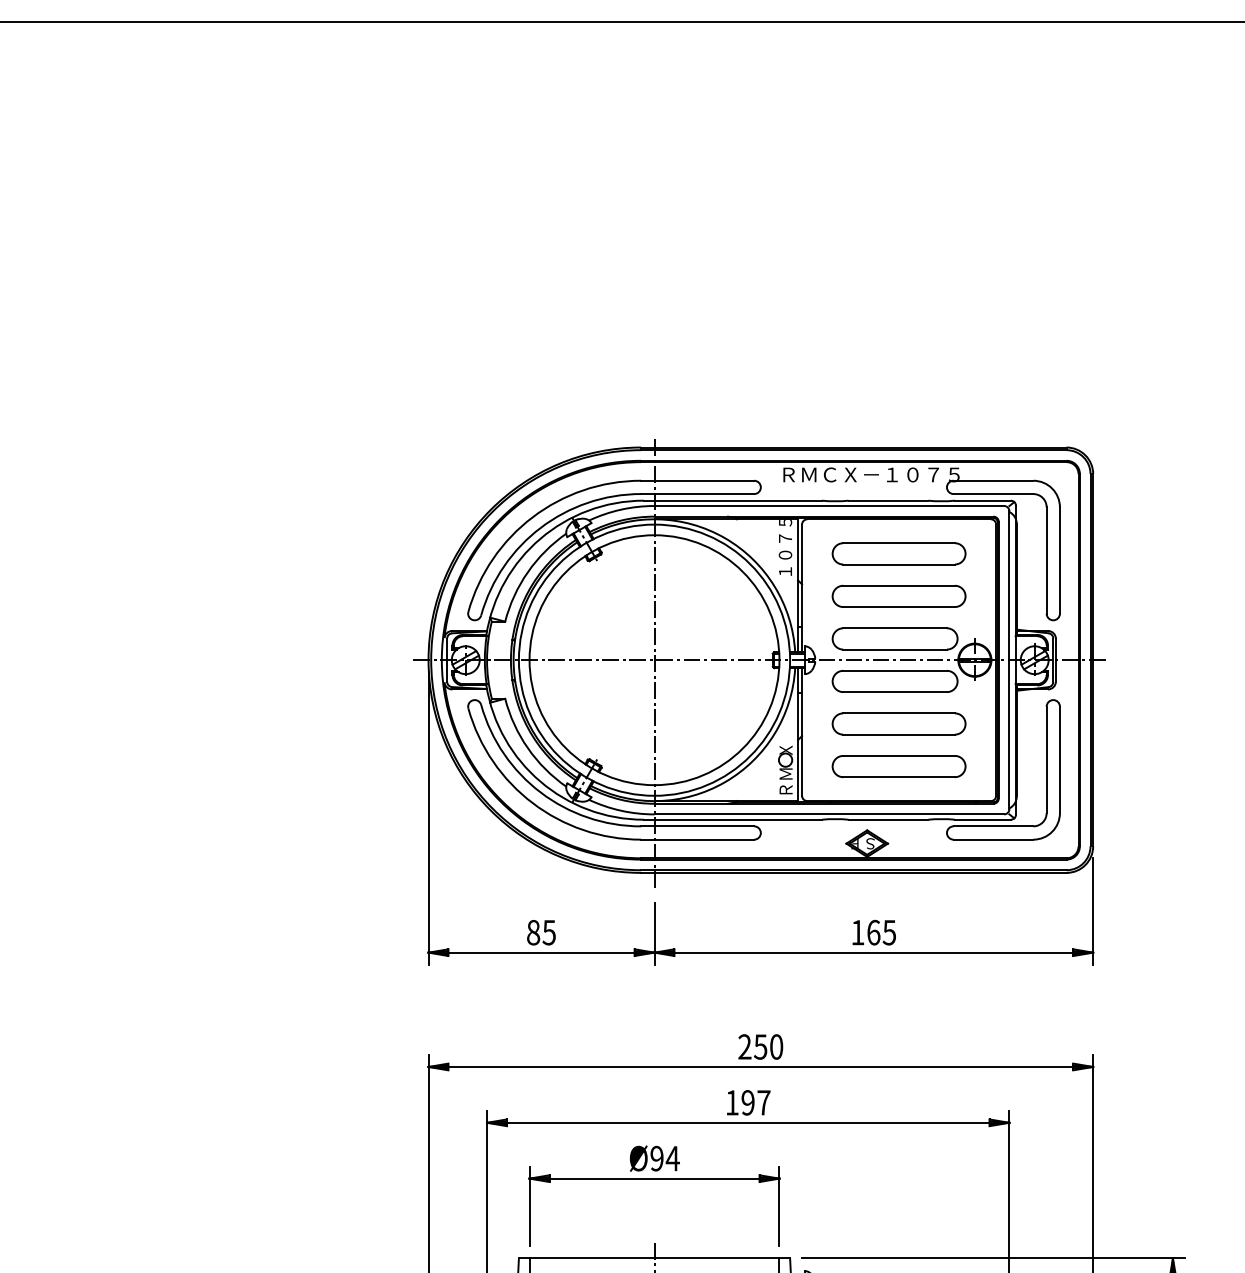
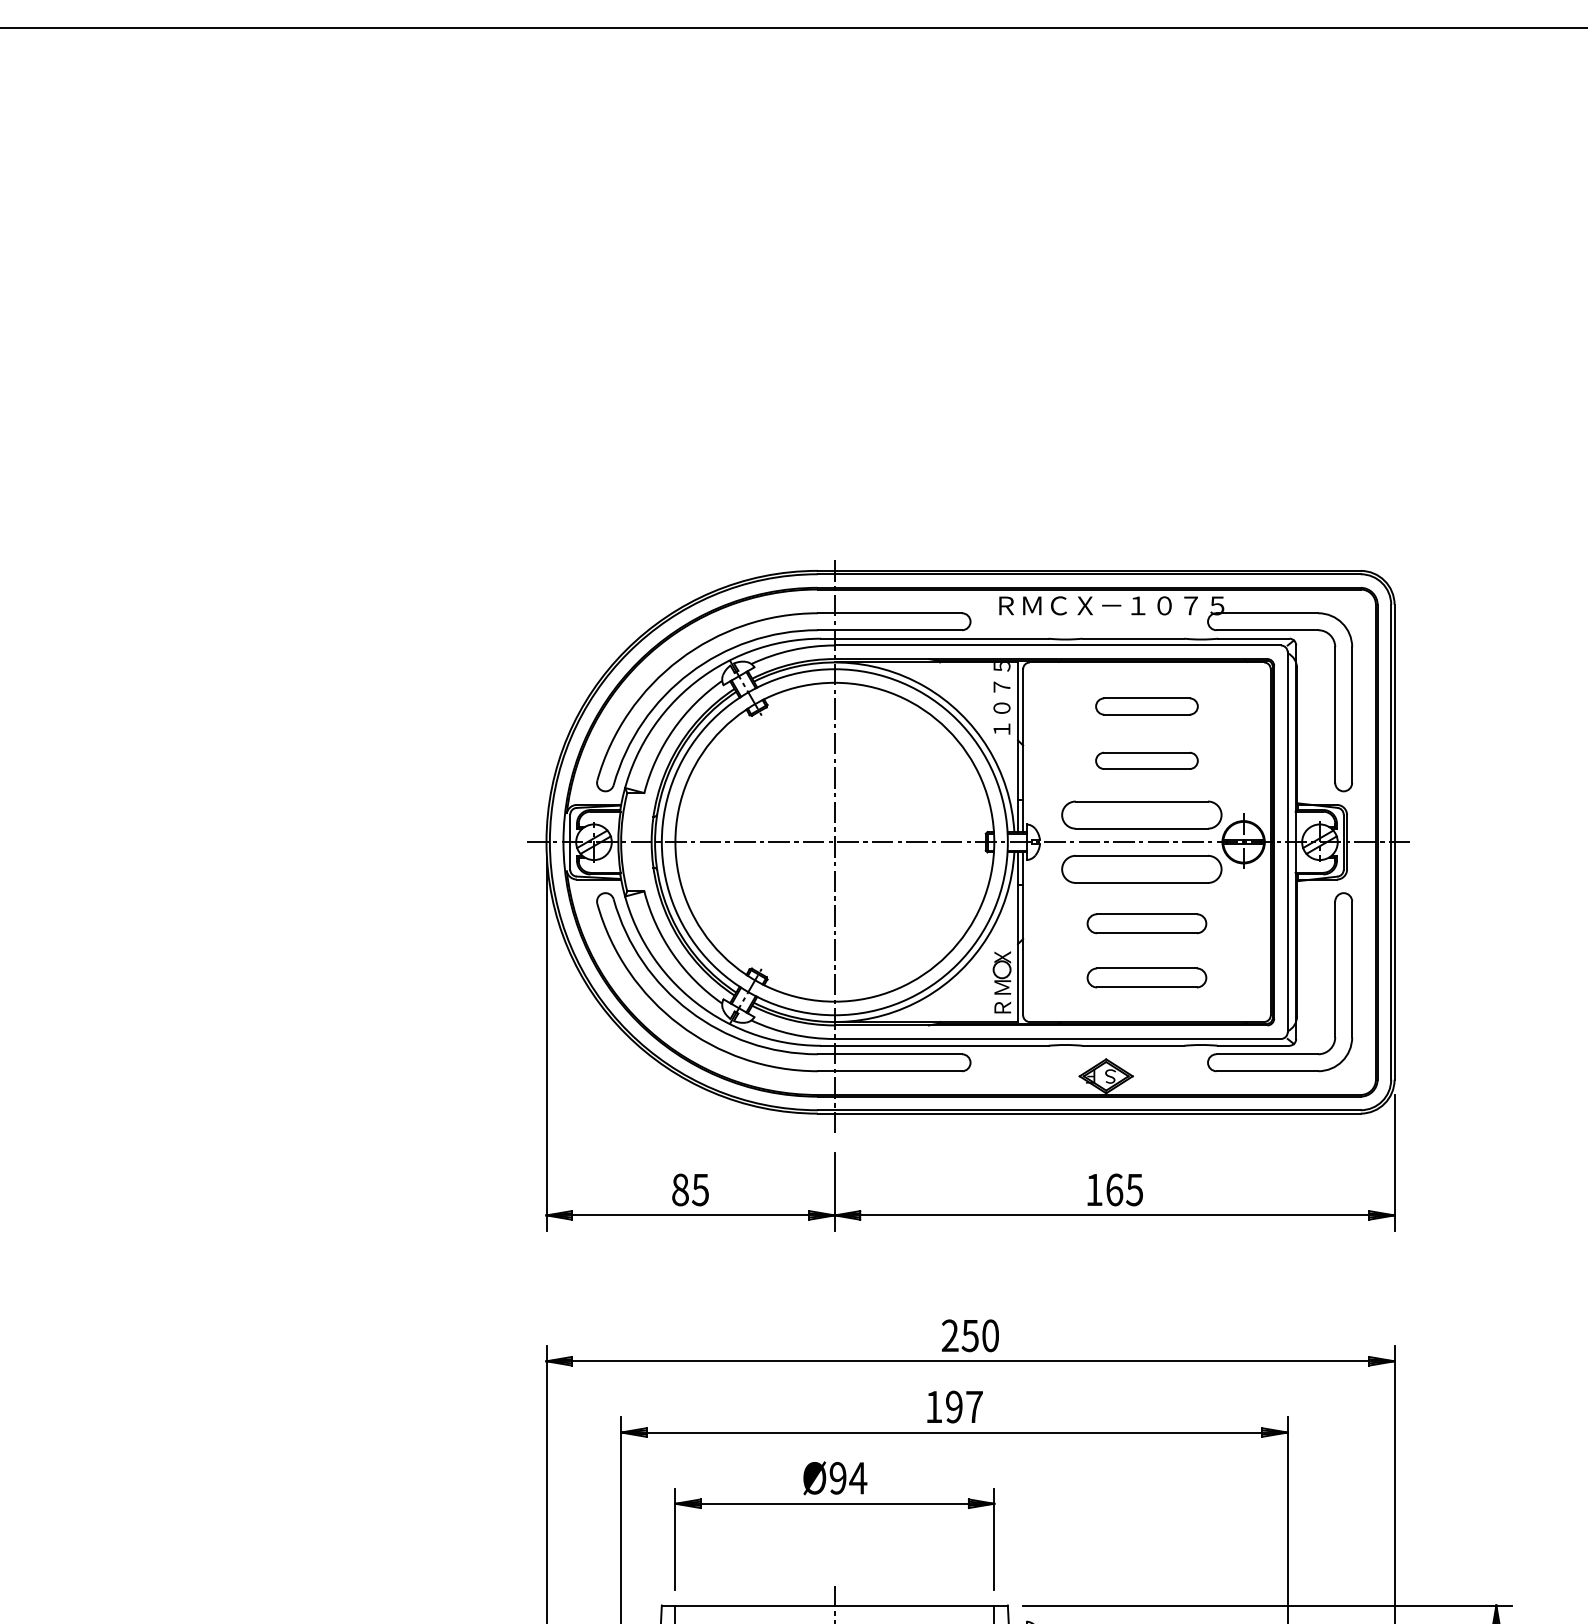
part: (898, 553) -> (1146, 706), size x0.6
part: (898, 596) -> (1146, 760), size x0.6
part: (898, 723) -> (1146, 923), size x0.7
part: (898, 766) -> (1146, 977), size x0.7

